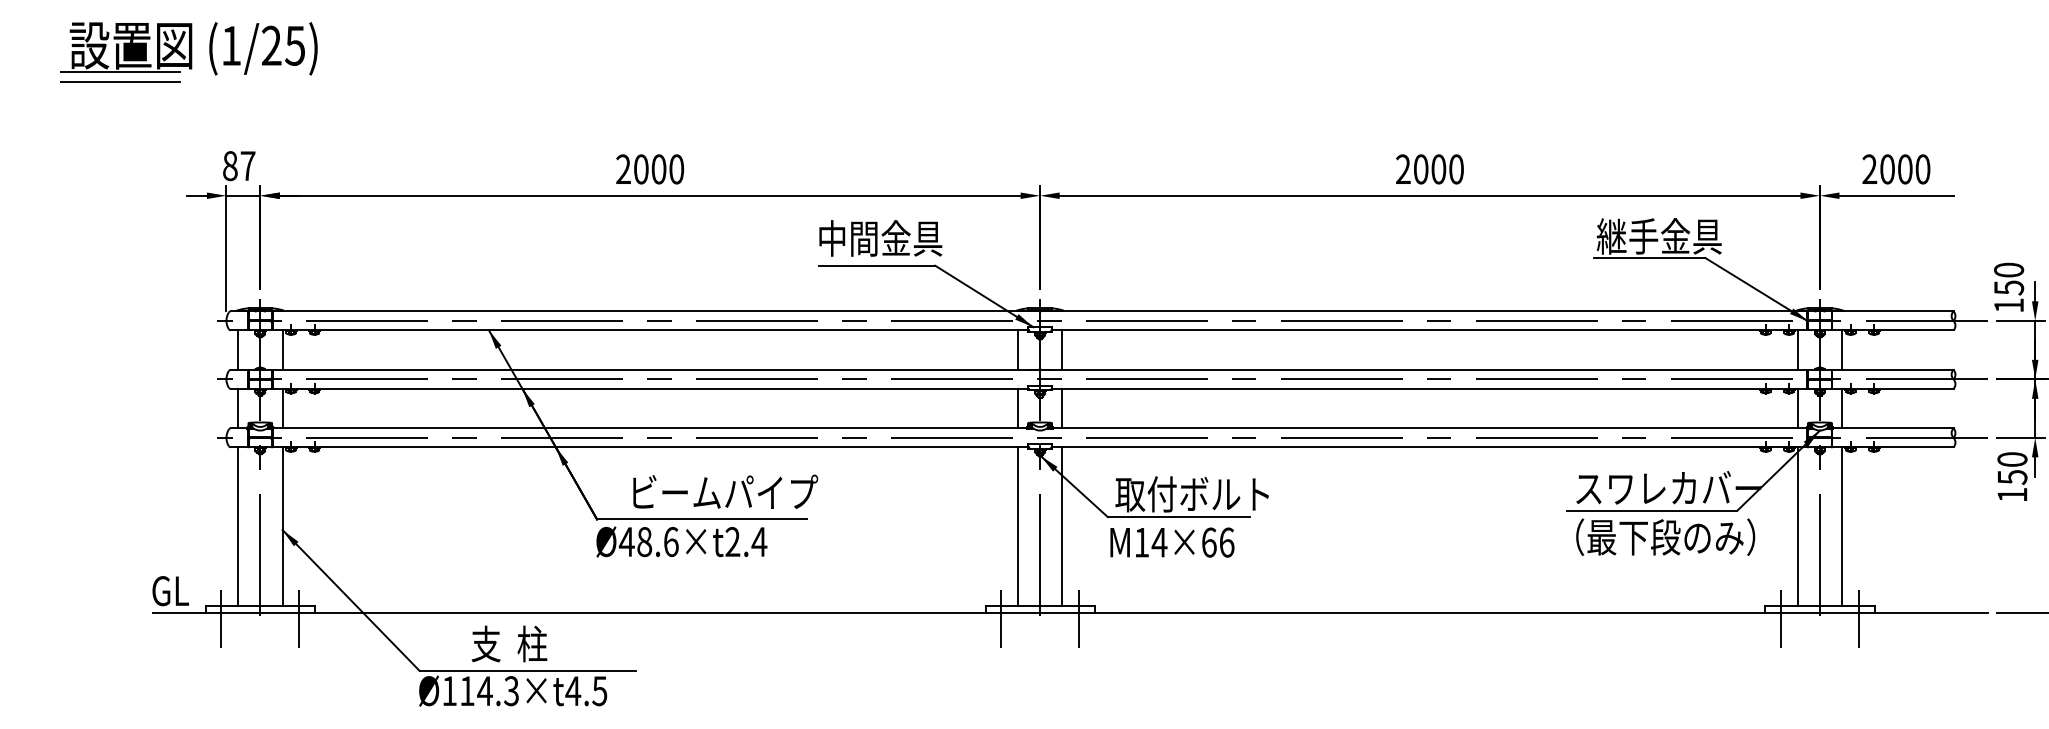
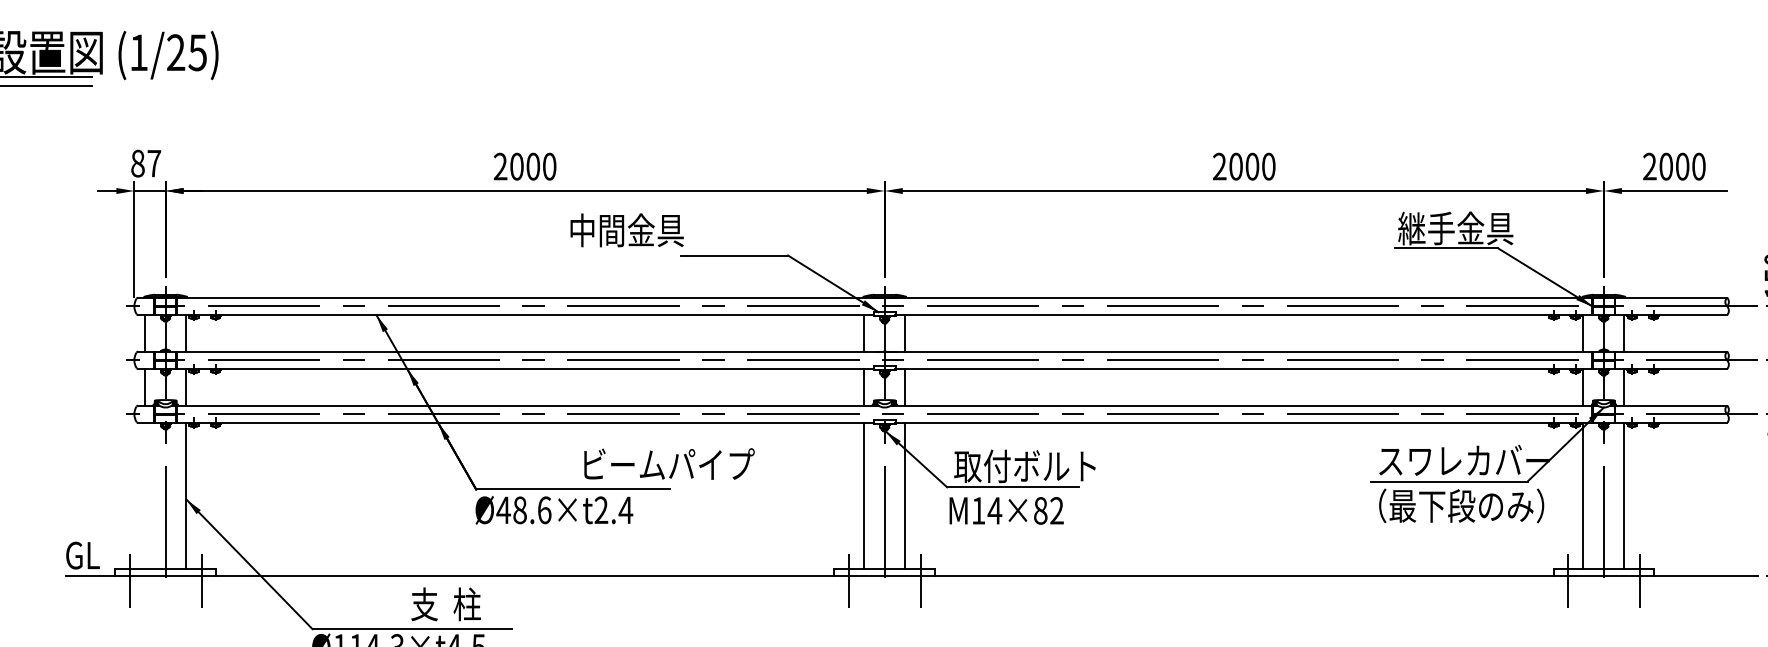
text: (880, 238) -> (626, 230), moved
text: (725, 491) -> (669, 463), moved
line: (238, 526) -> (145, 496), removed
text: (1218, 542) -> (1049, 510), M14×66 -> M14×82
text: (509, 643) -> (446, 603), moved

